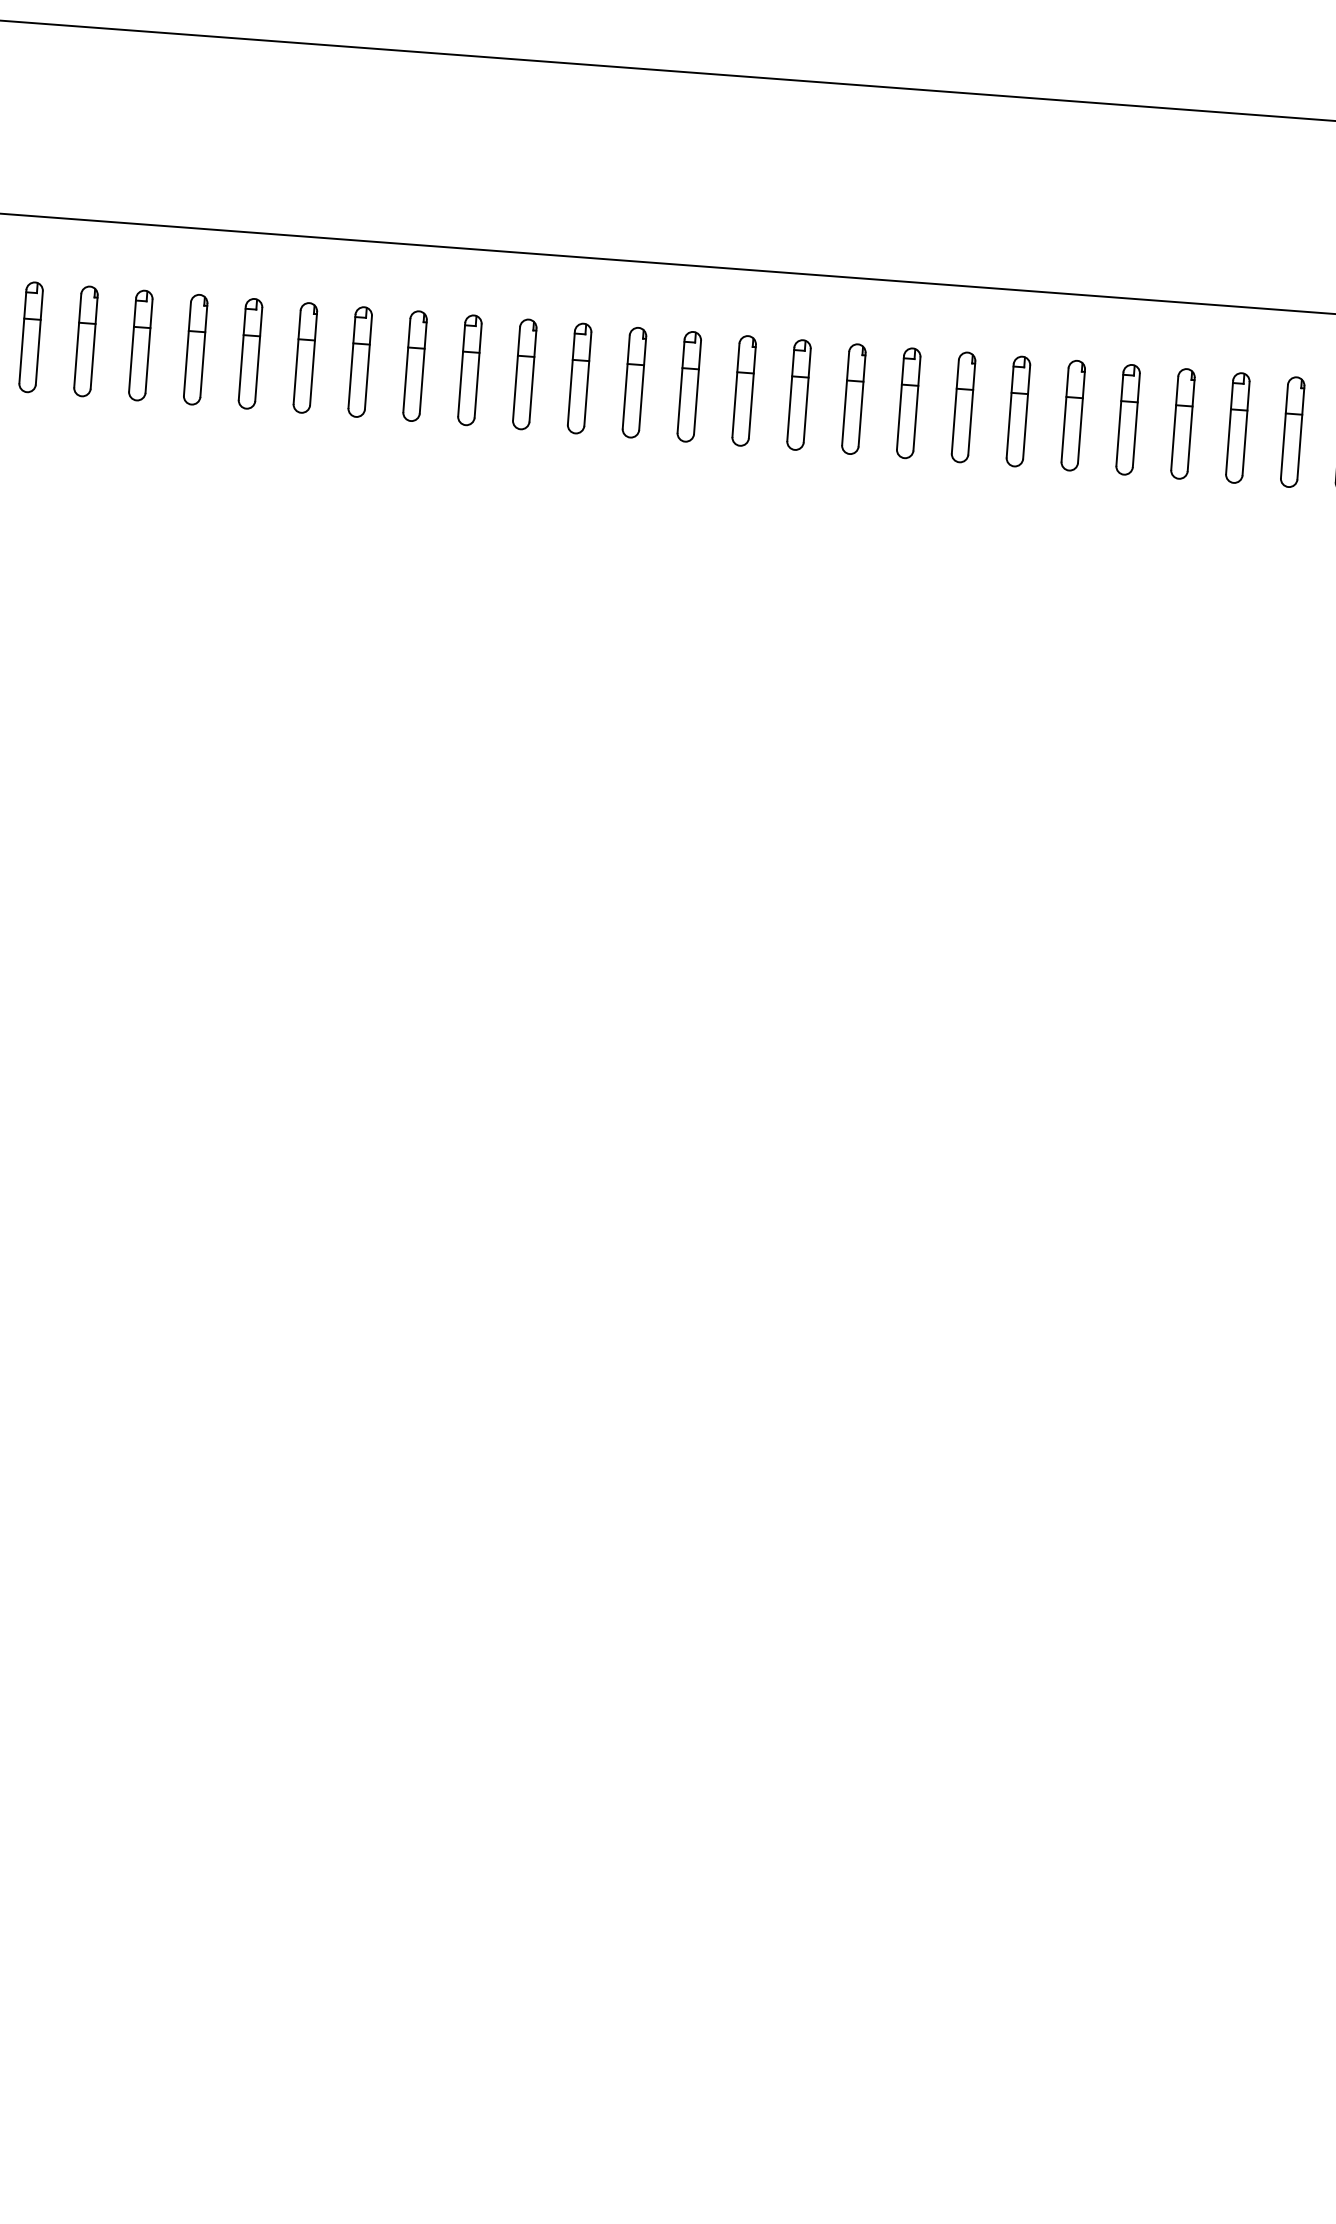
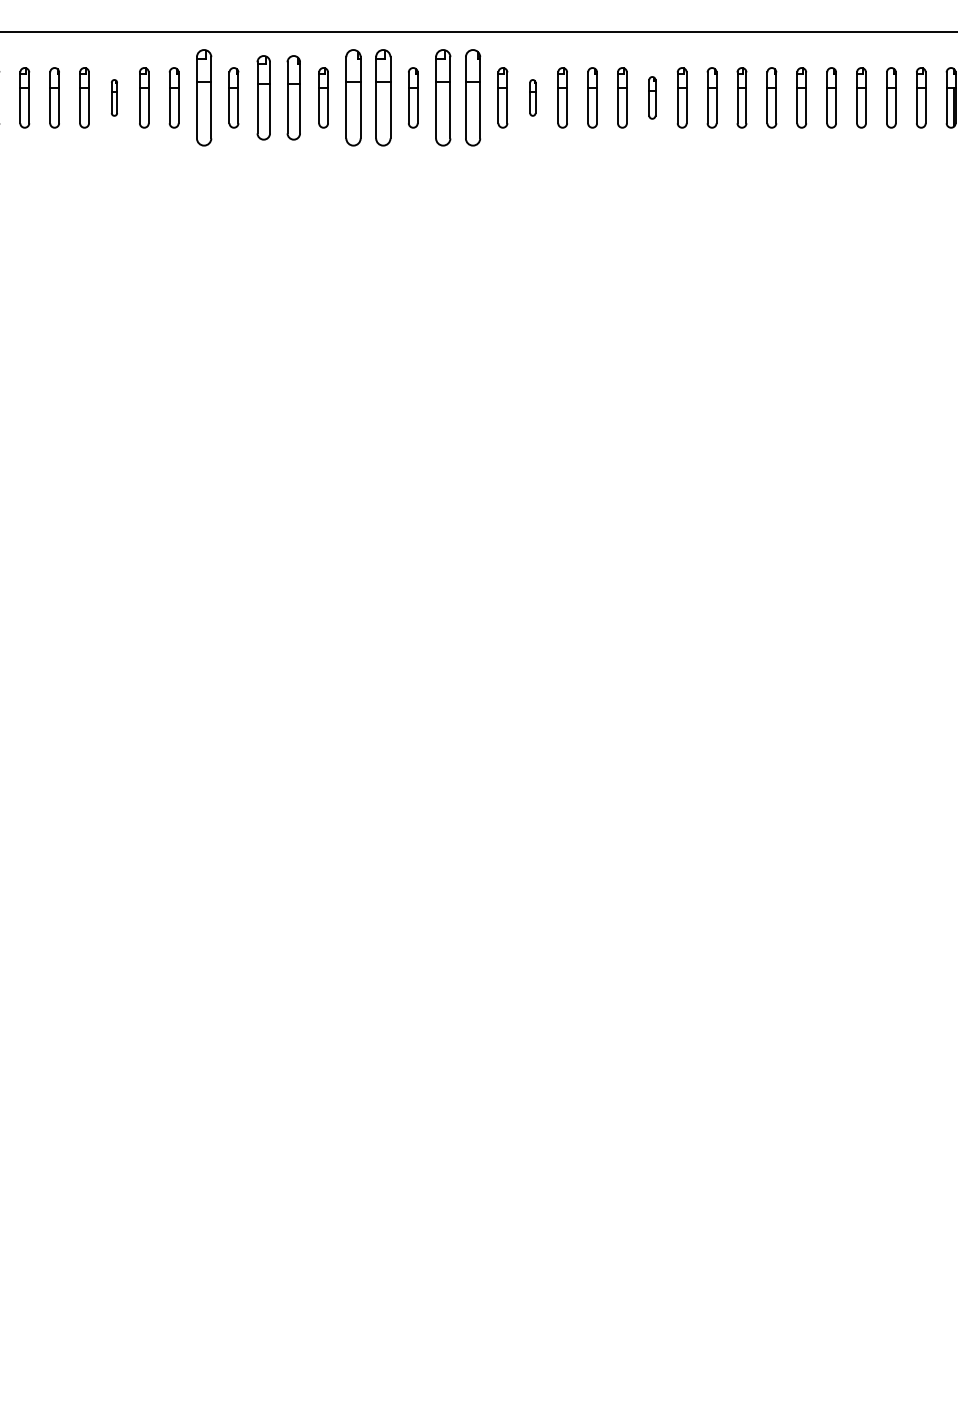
part: (195, 349) -> (114, 97), size x0.6
part: (359, 361) -> (203, 97), size x1.6
part: (469, 369) -> (263, 97), size x1.4
part: (524, 373) -> (293, 97), size x1.4
part: (634, 381) -> (353, 97), size x1.6
part: (689, 386) -> (383, 97), size x1.6
part: (797, 394) -> (442, 97), size x1.6
part: (852, 398) -> (472, 97), size x1.6
part: (963, 406) -> (532, 97), size x0.6
part: (1183, 423) -> (652, 97), size x0.7

